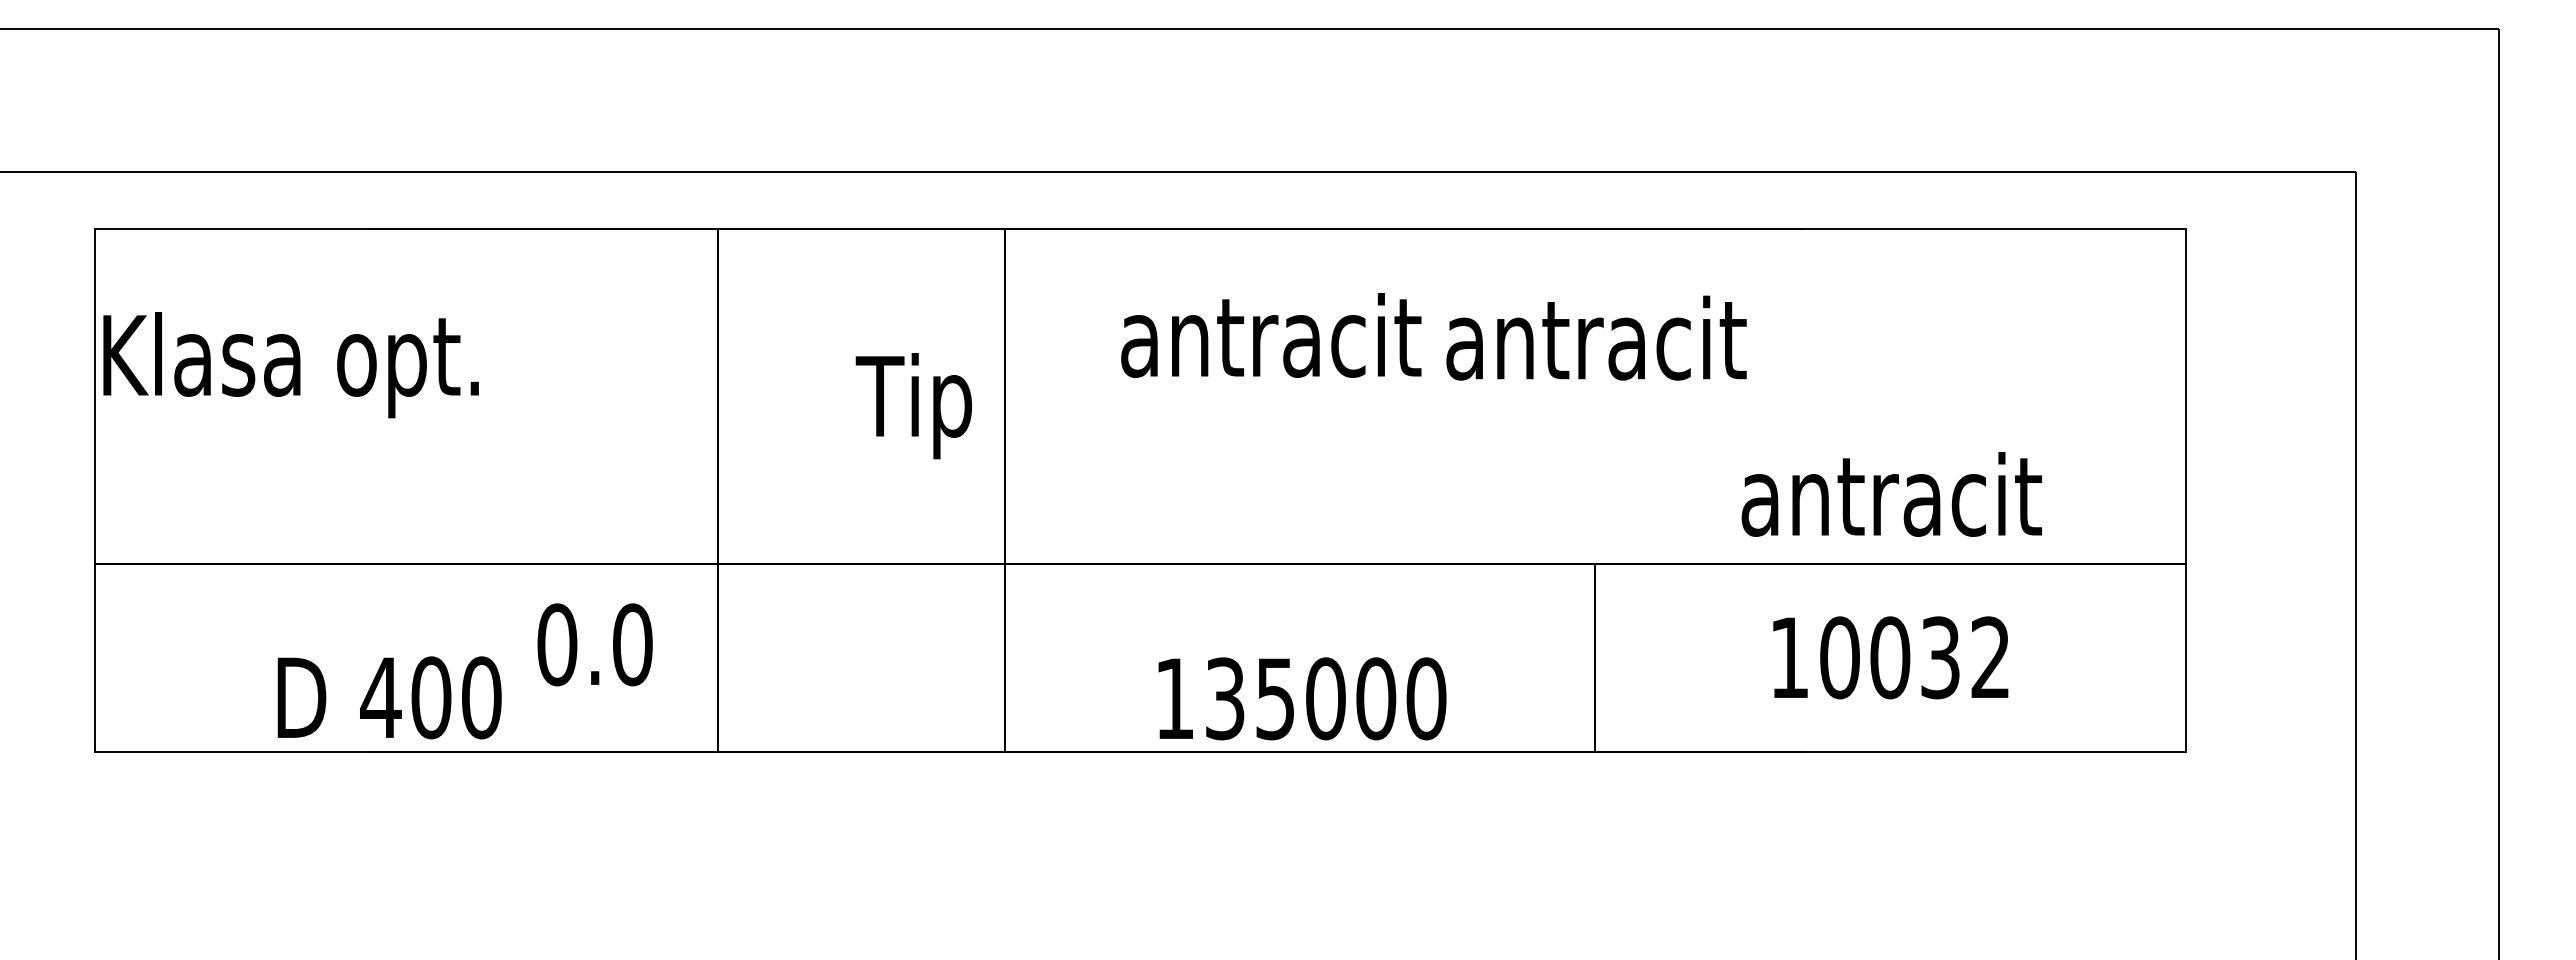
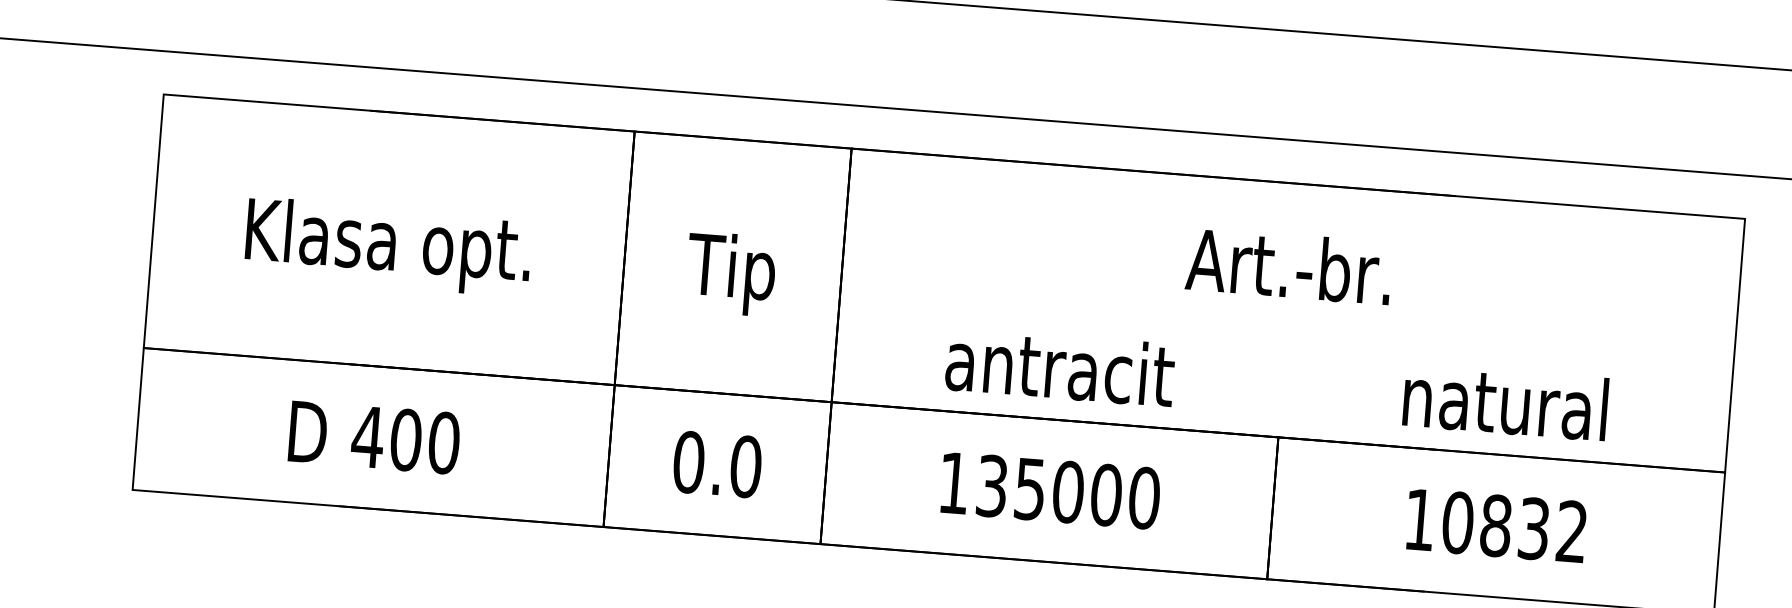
text: (1271, 335) -> (1060, 367), moved
text: (1596, 337) -> (1292, 266), antracit -> Art.-br.
text: (290, 365) -> (387, 247), moved
text: (913, 406) -> (730, 274), moved
text: (1891, 494) -> (1506, 402), antracit -> natural
text: (594, 644) -> (717, 464), moved
text: (1890, 657) -> (1496, 525), 10032 -> 10832
text: (389, 697) -> (374, 437), moved
text: (1302, 698) -> (1050, 490), moved

